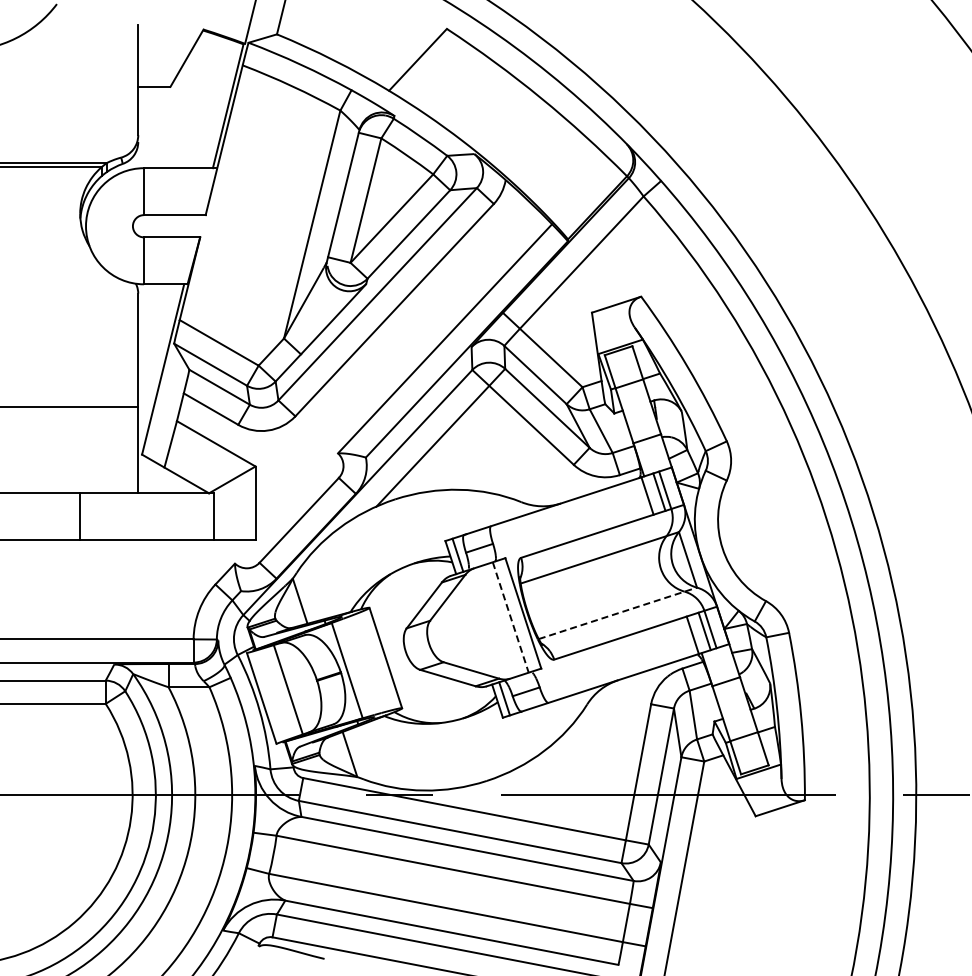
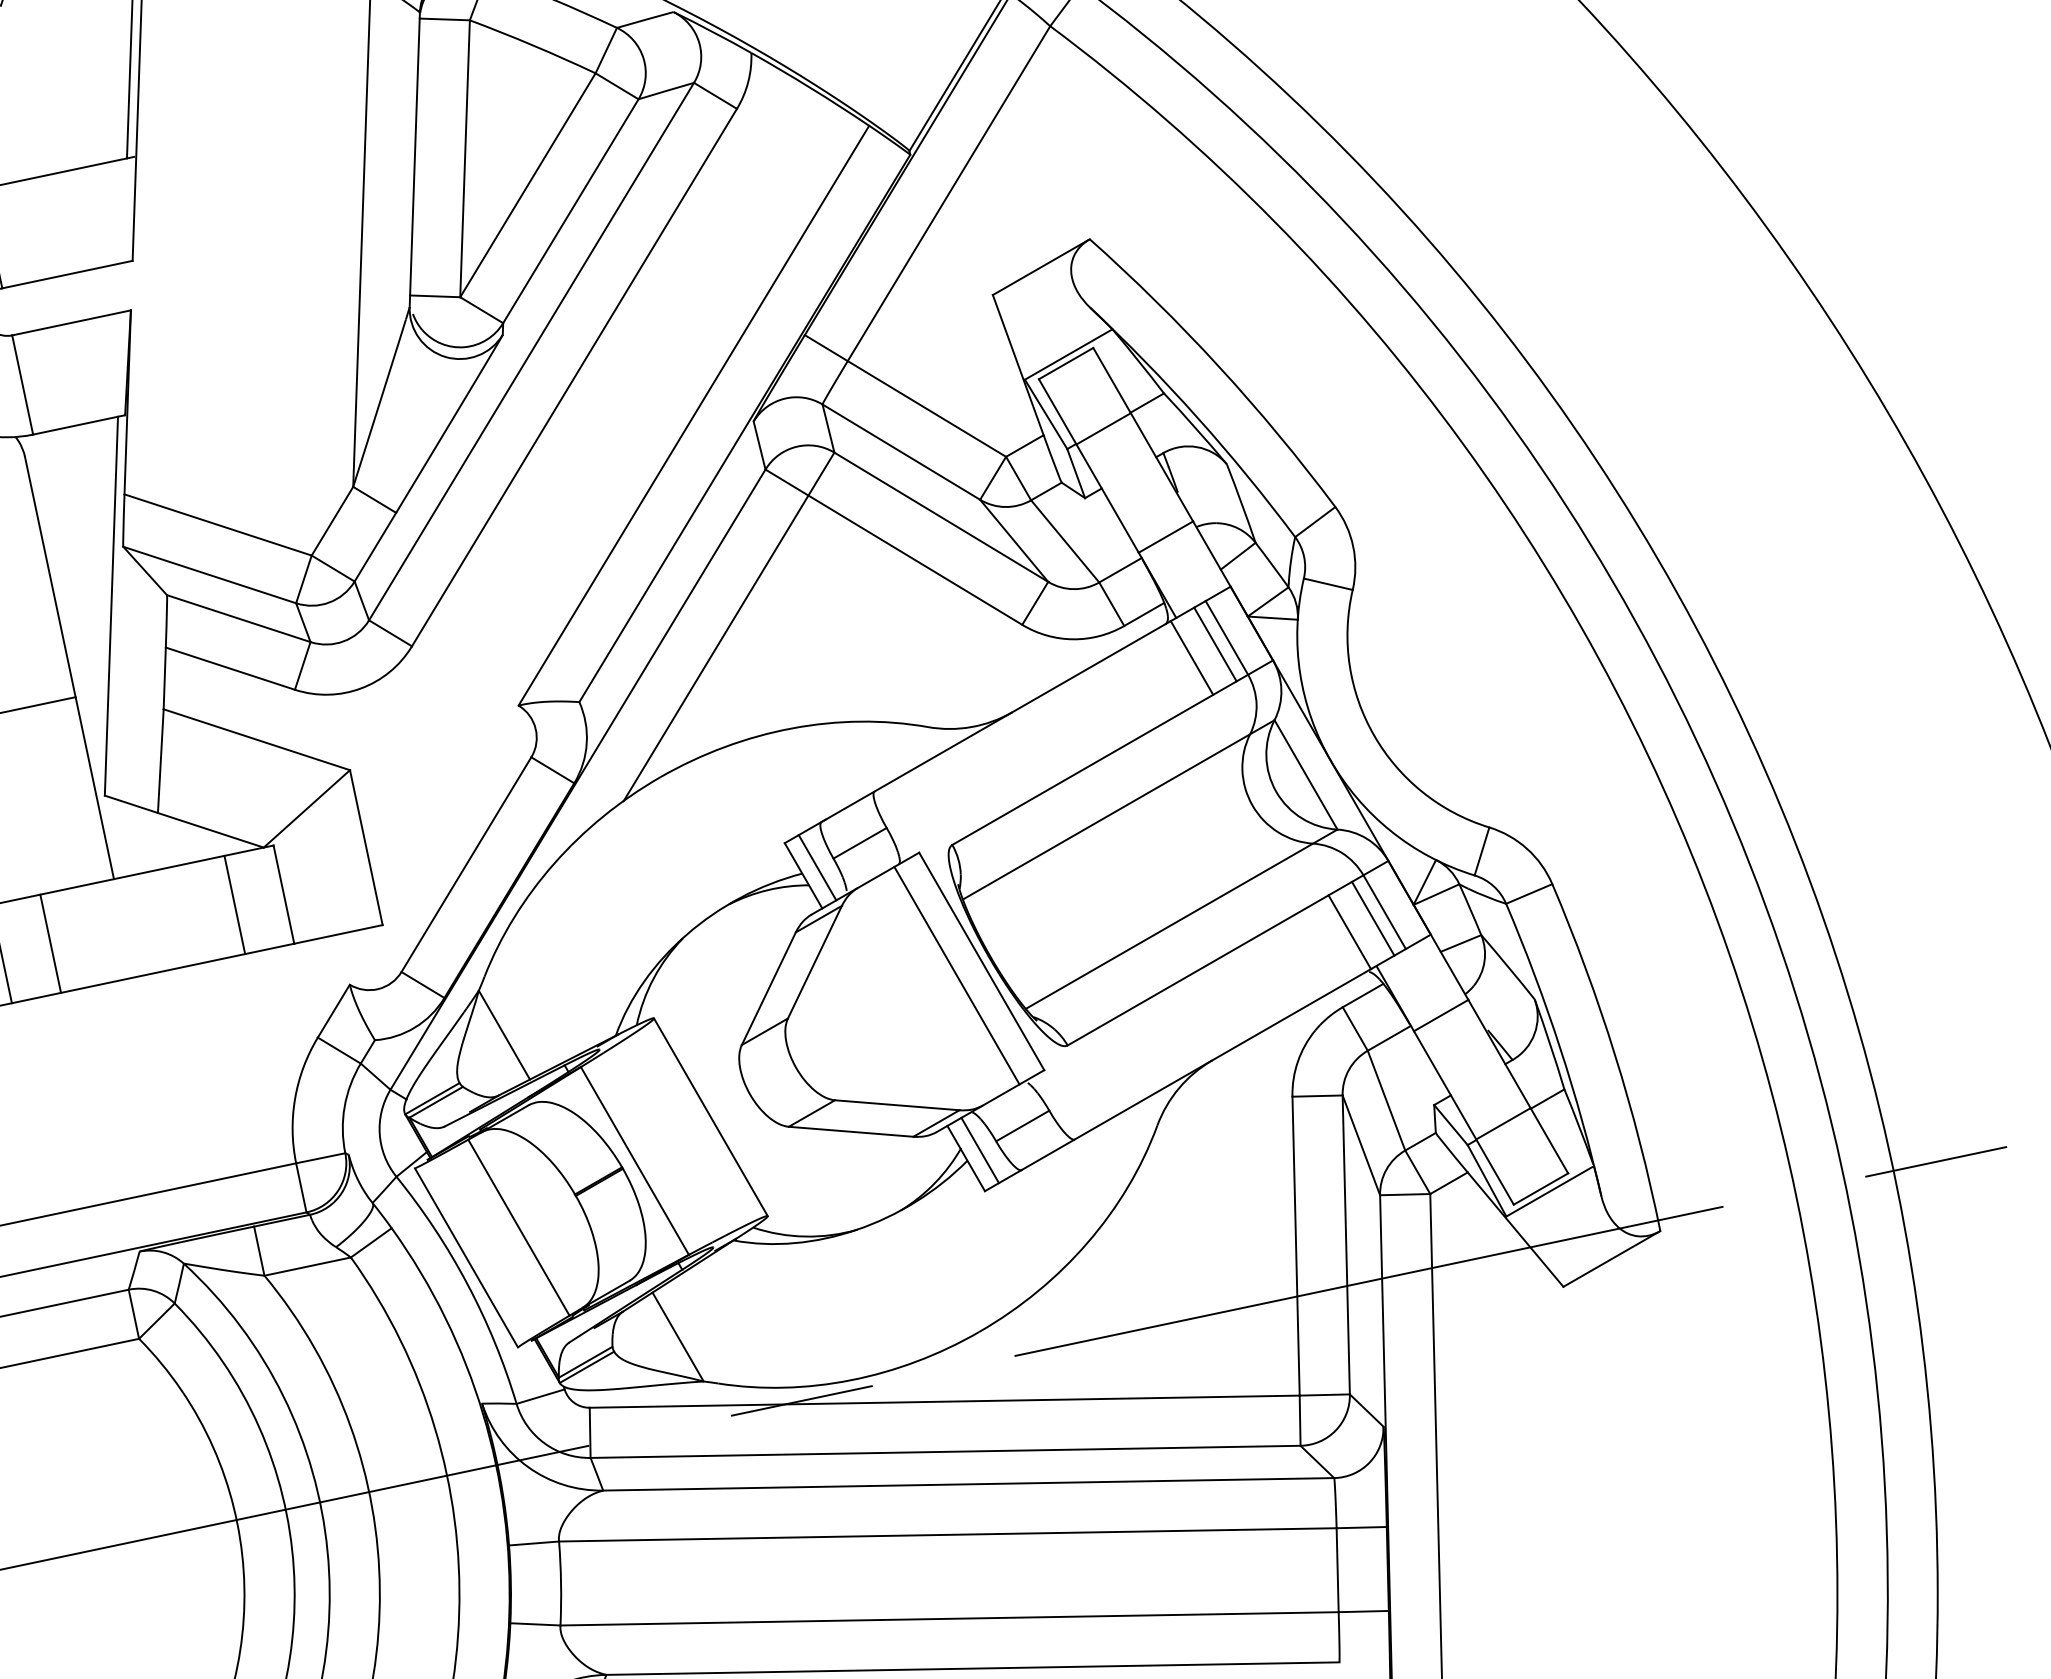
line: (103, 516) -> (50, 943), added
line: (190, 516) -> (234, 904), added
line: (618, 613) -> (1182, 919), dashed -> solid
line: (510, 617) -> (956, 975), dashed -> solid

